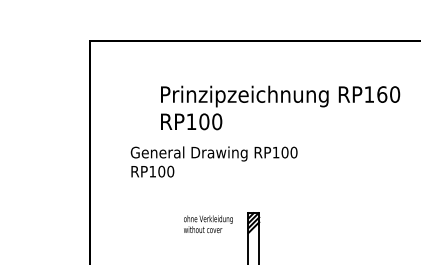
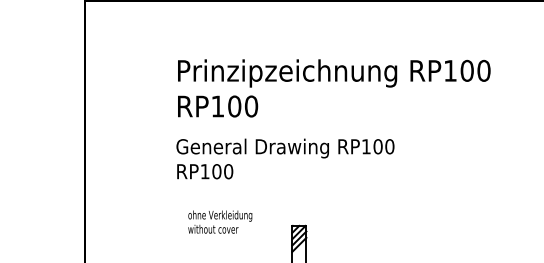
text: (382, 94) -> (467, 70), RP160 -> RP100
text: (213, 161) -> (284, 158), moved
text: (208, 224) -> (220, 222), moved

